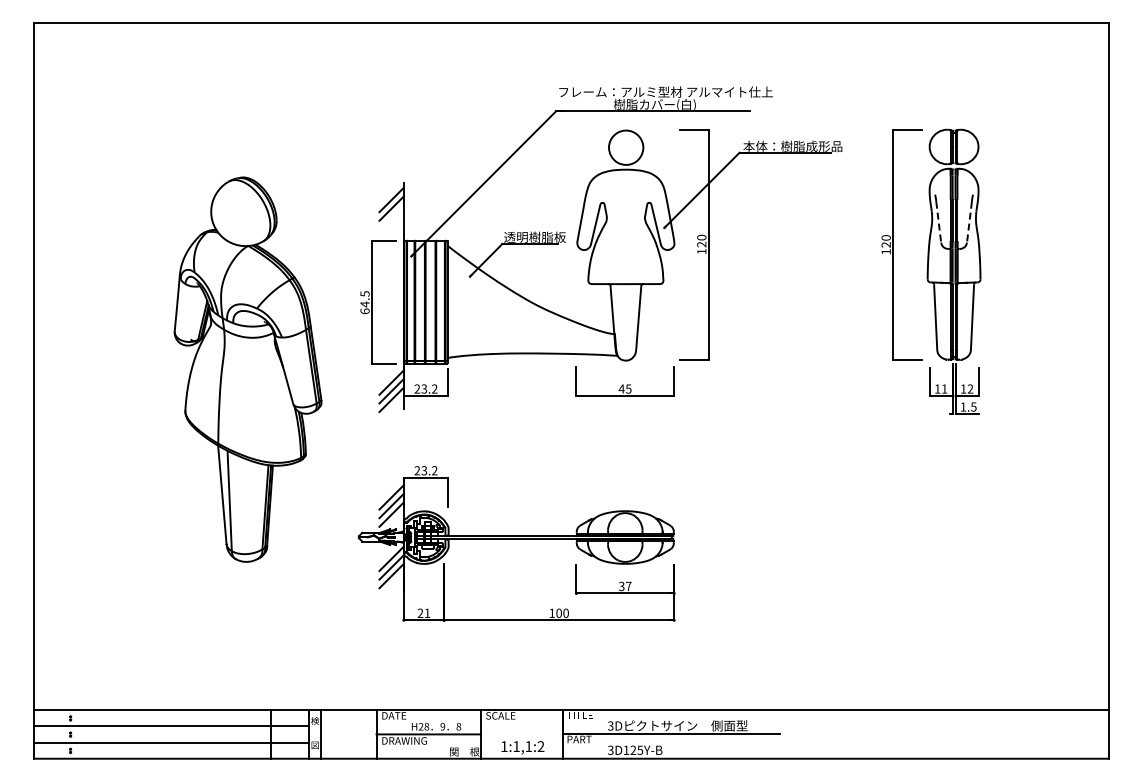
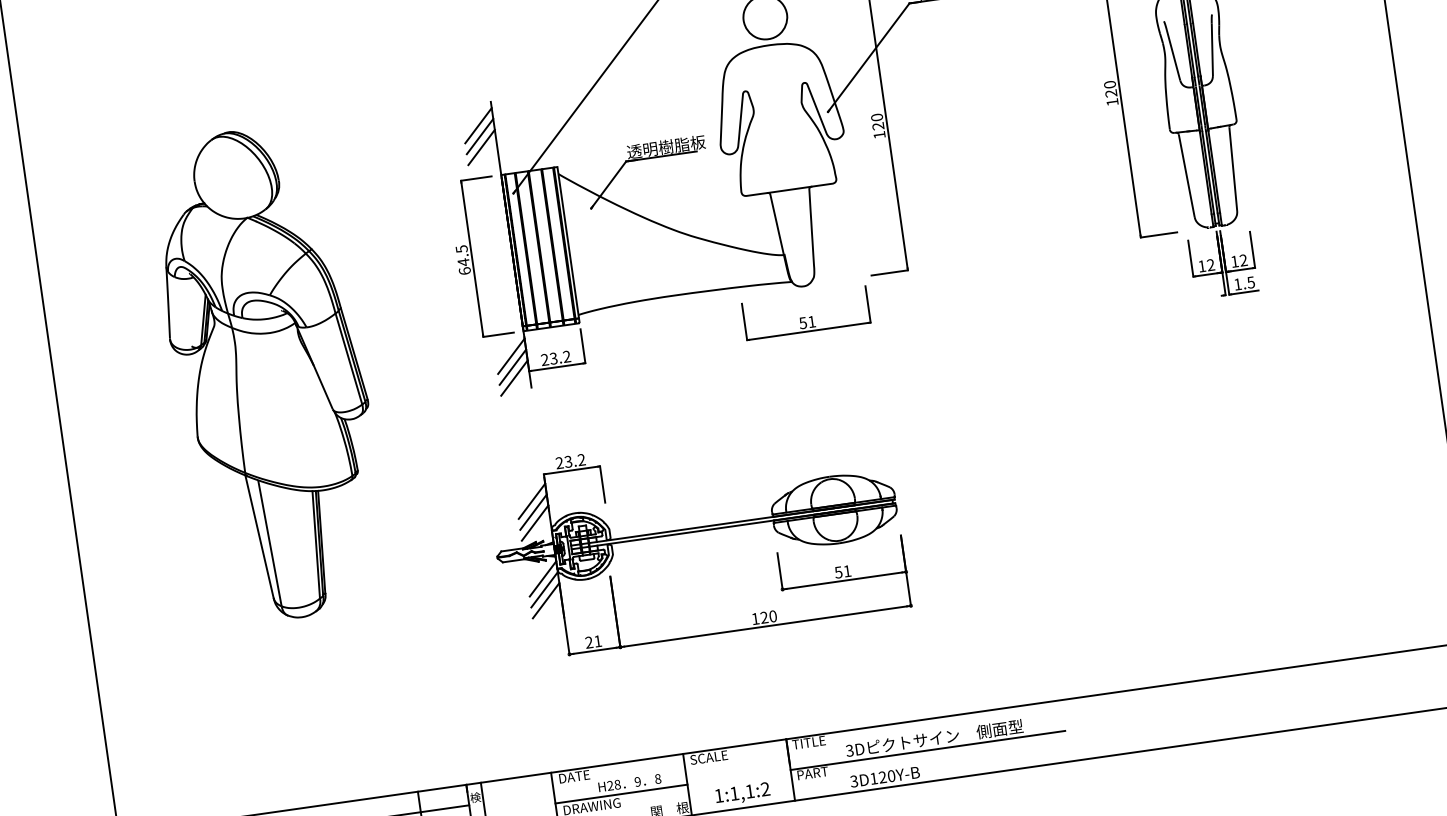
line: (391, 217) -> (481, 147), added
line: (938, 222) -> (1173, 55), dashed -> solid
line: (969, 222) -> (1212, 50), dashed -> solid
part: (247, 369) -> (268, 373), moved
text: (624, 388) -> (806, 321), 45 -> 51
text: (944, 388) -> (1210, 264), 11 -> 12
text: (625, 585) -> (843, 570), 37 -> 51
text: (558, 612) -> (763, 616), 100 -> 120
text: (640, 749) -> (891, 775), 3D125Y-B -> 3D120Y-B

